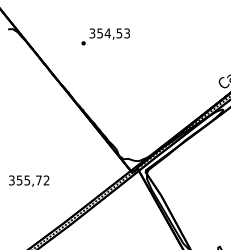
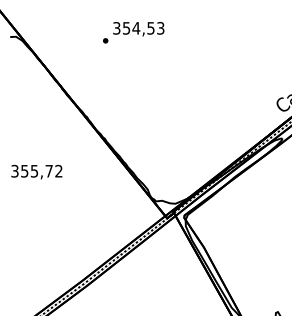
text: (105, 36) -> (133, 32), moved
text: (29, 180) -> (37, 171), moved

